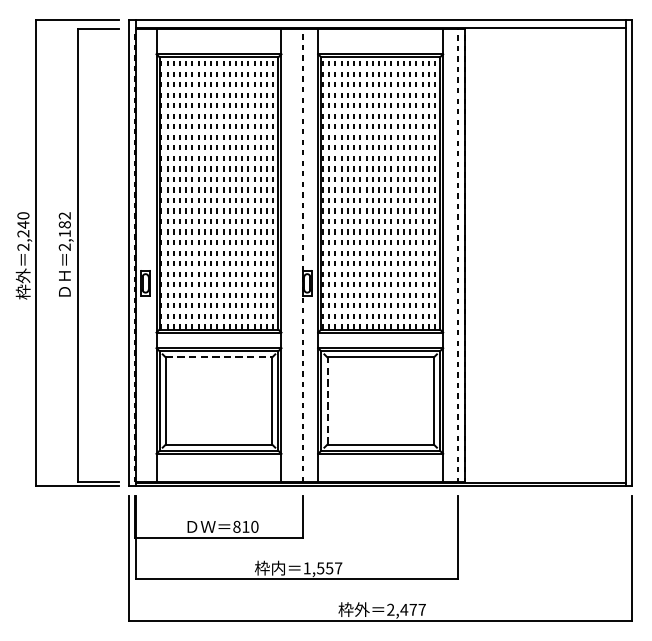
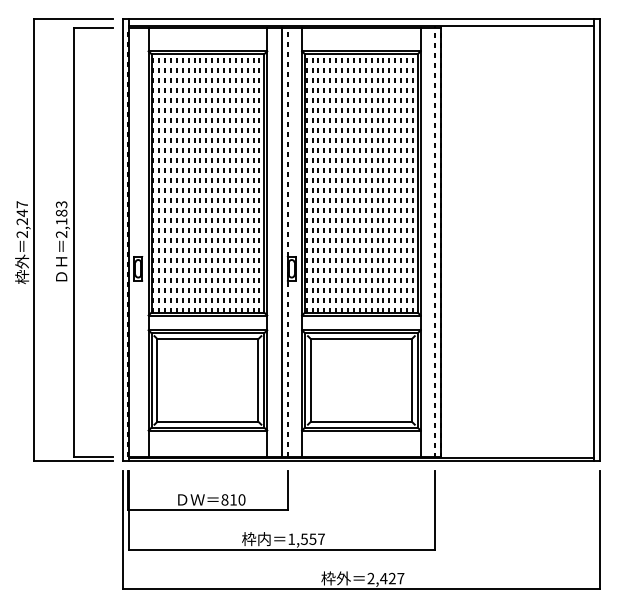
text: (23, 215) -> (22, 204), 2,240 -> 2,247
text: (64, 215) -> (61, 204), 2,182 -> 2,183
line: (296, 255) -> (281, 242), added
line: (219, 357) -> (208, 339), dashed -> solid
line: (327, 400) -> (310, 379), dashed -> solid
text: (412, 609) -> (391, 578), 2,477 -> 2,427

